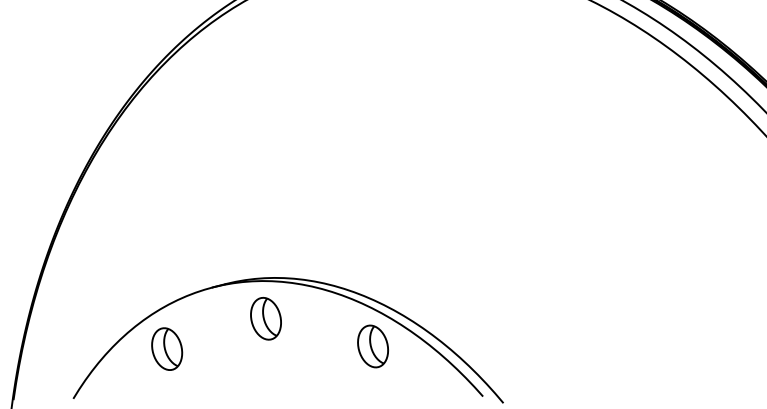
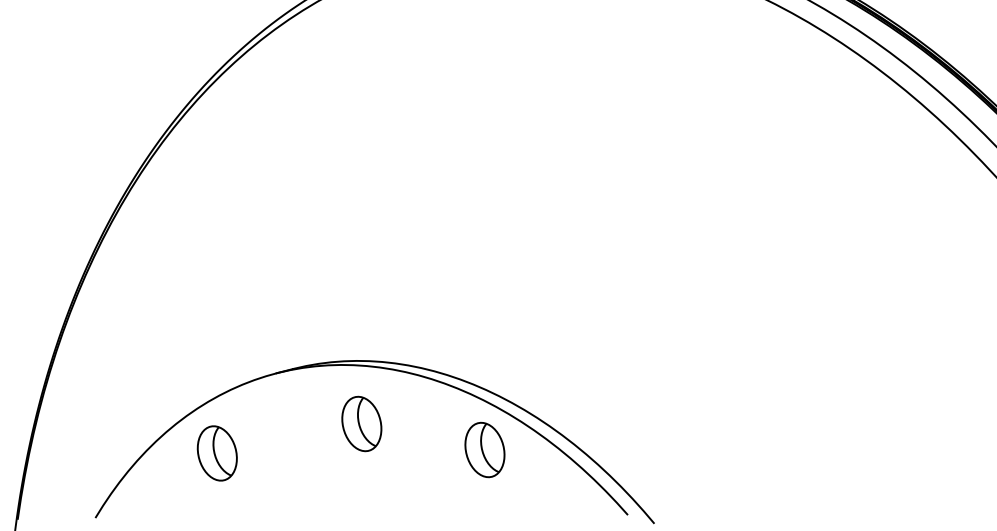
part: (265, 318) -> (361, 423), moved

